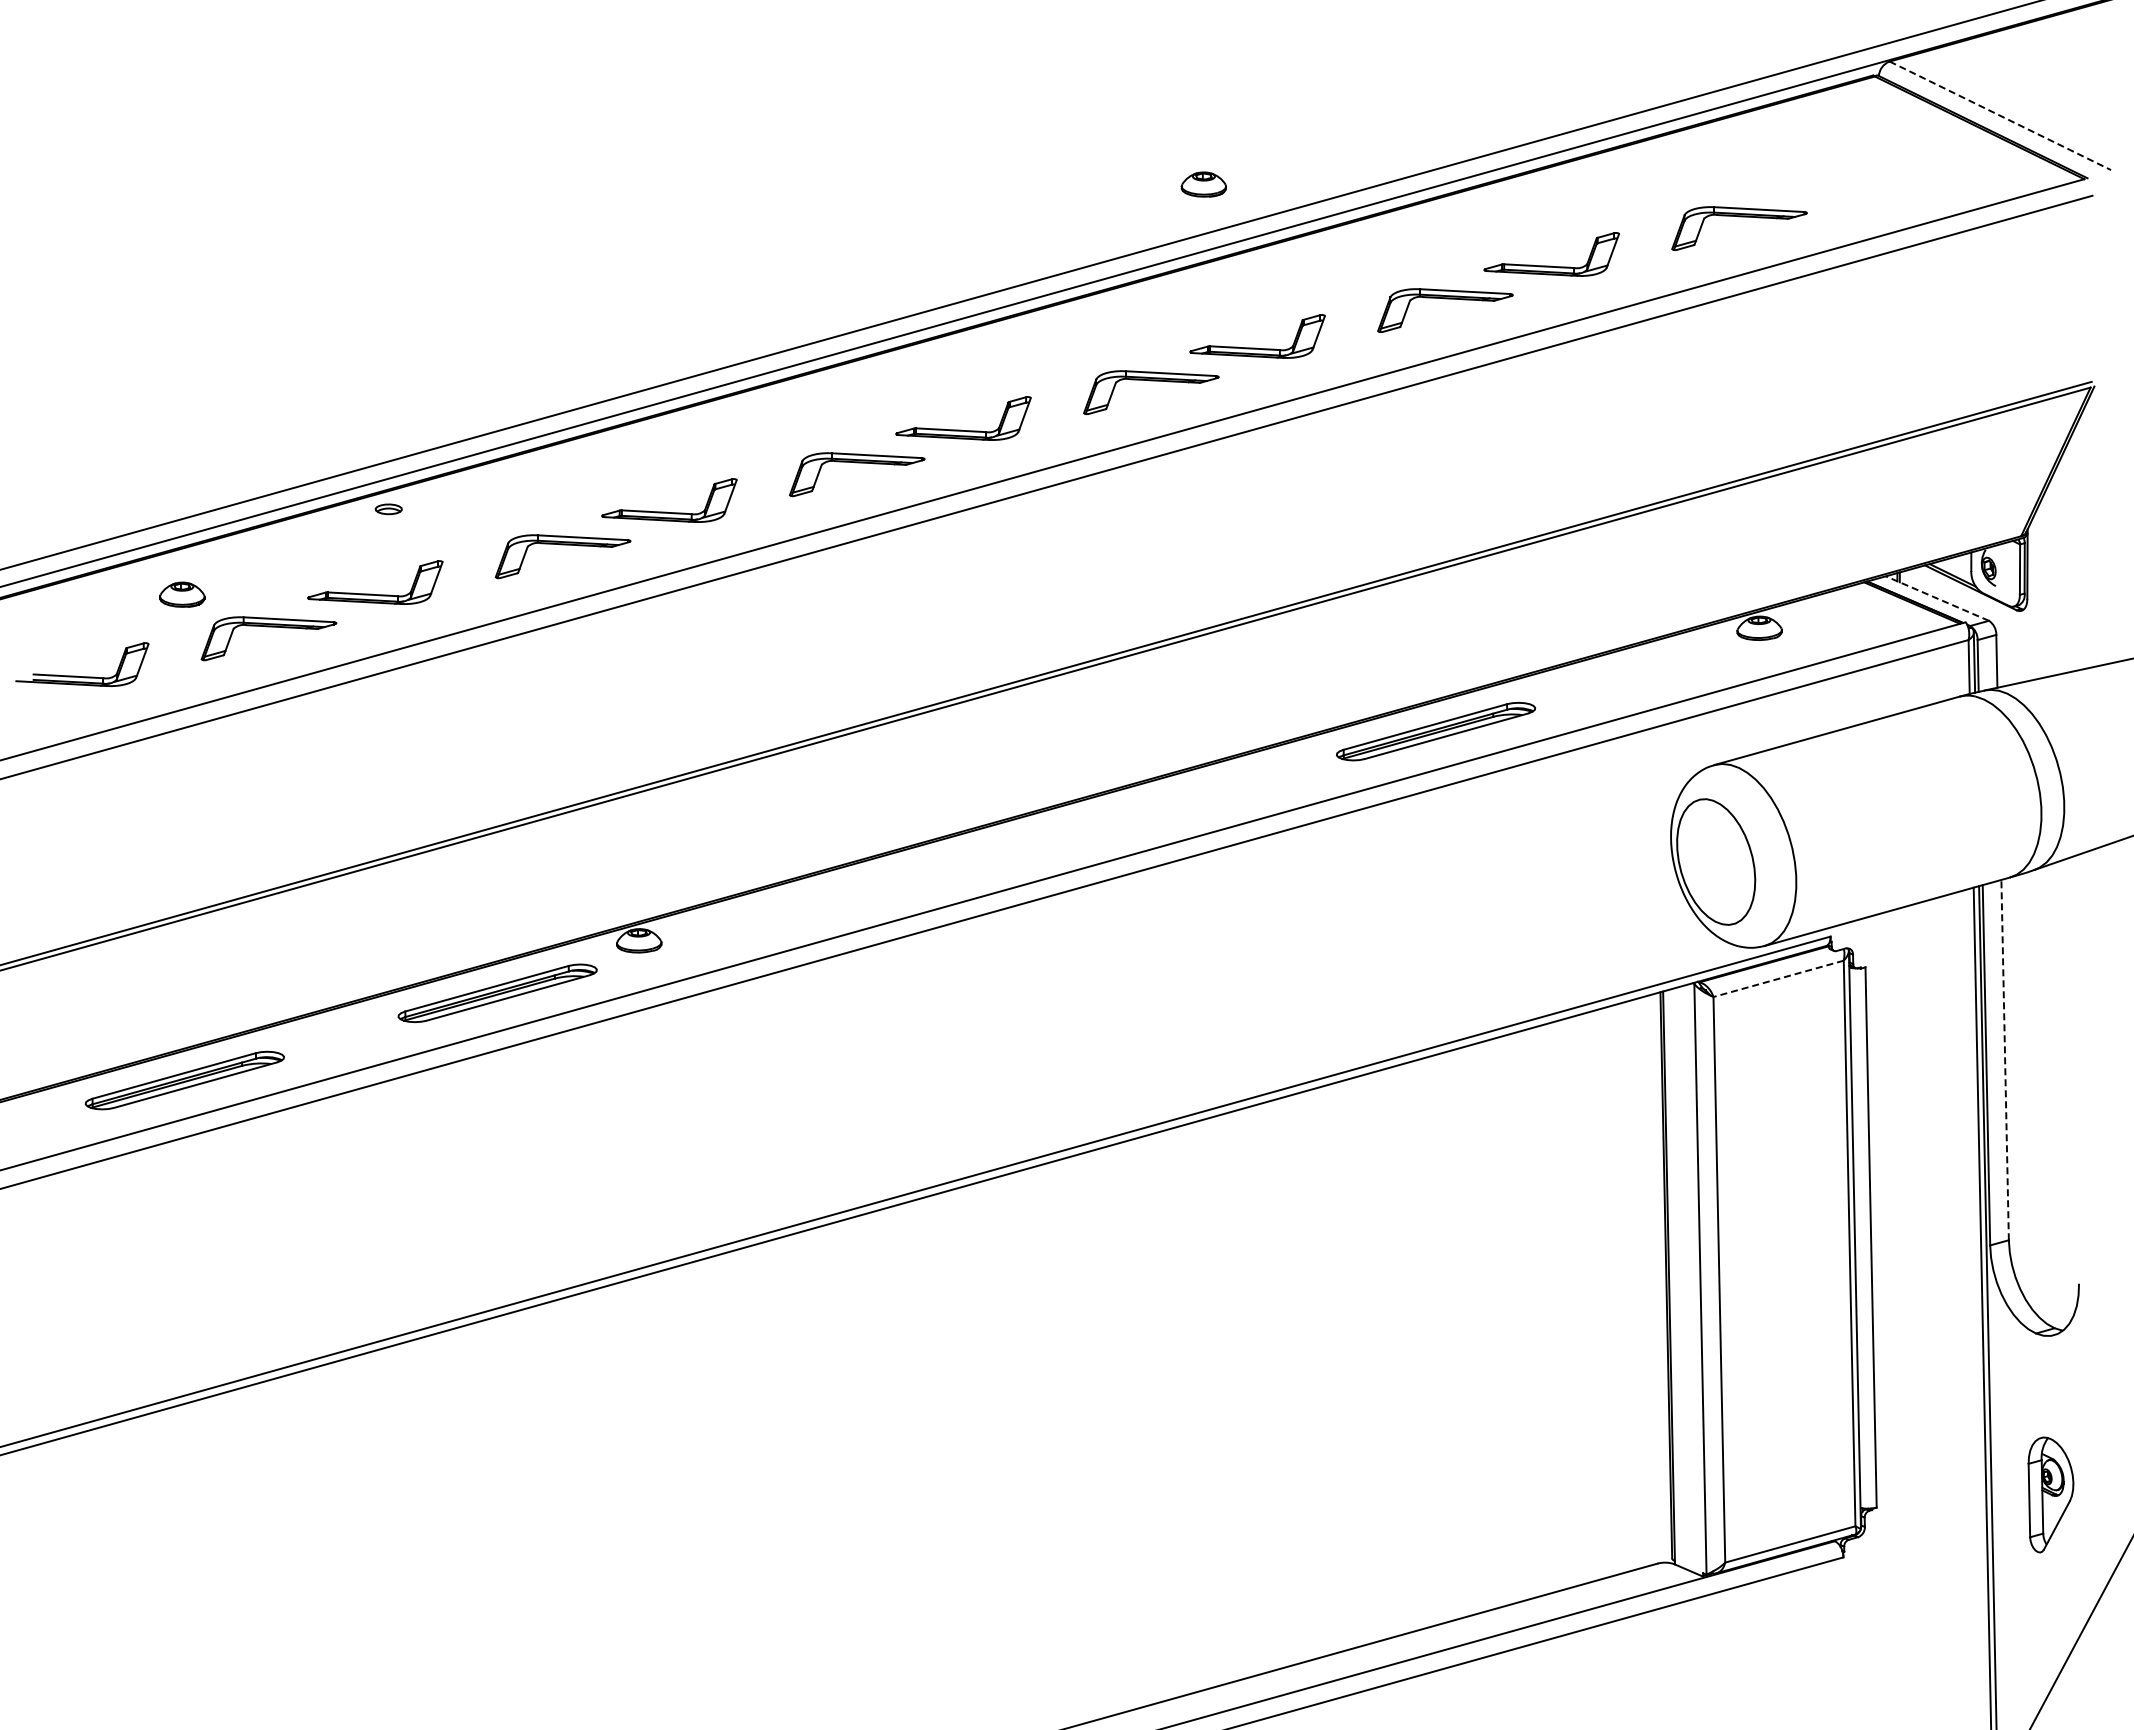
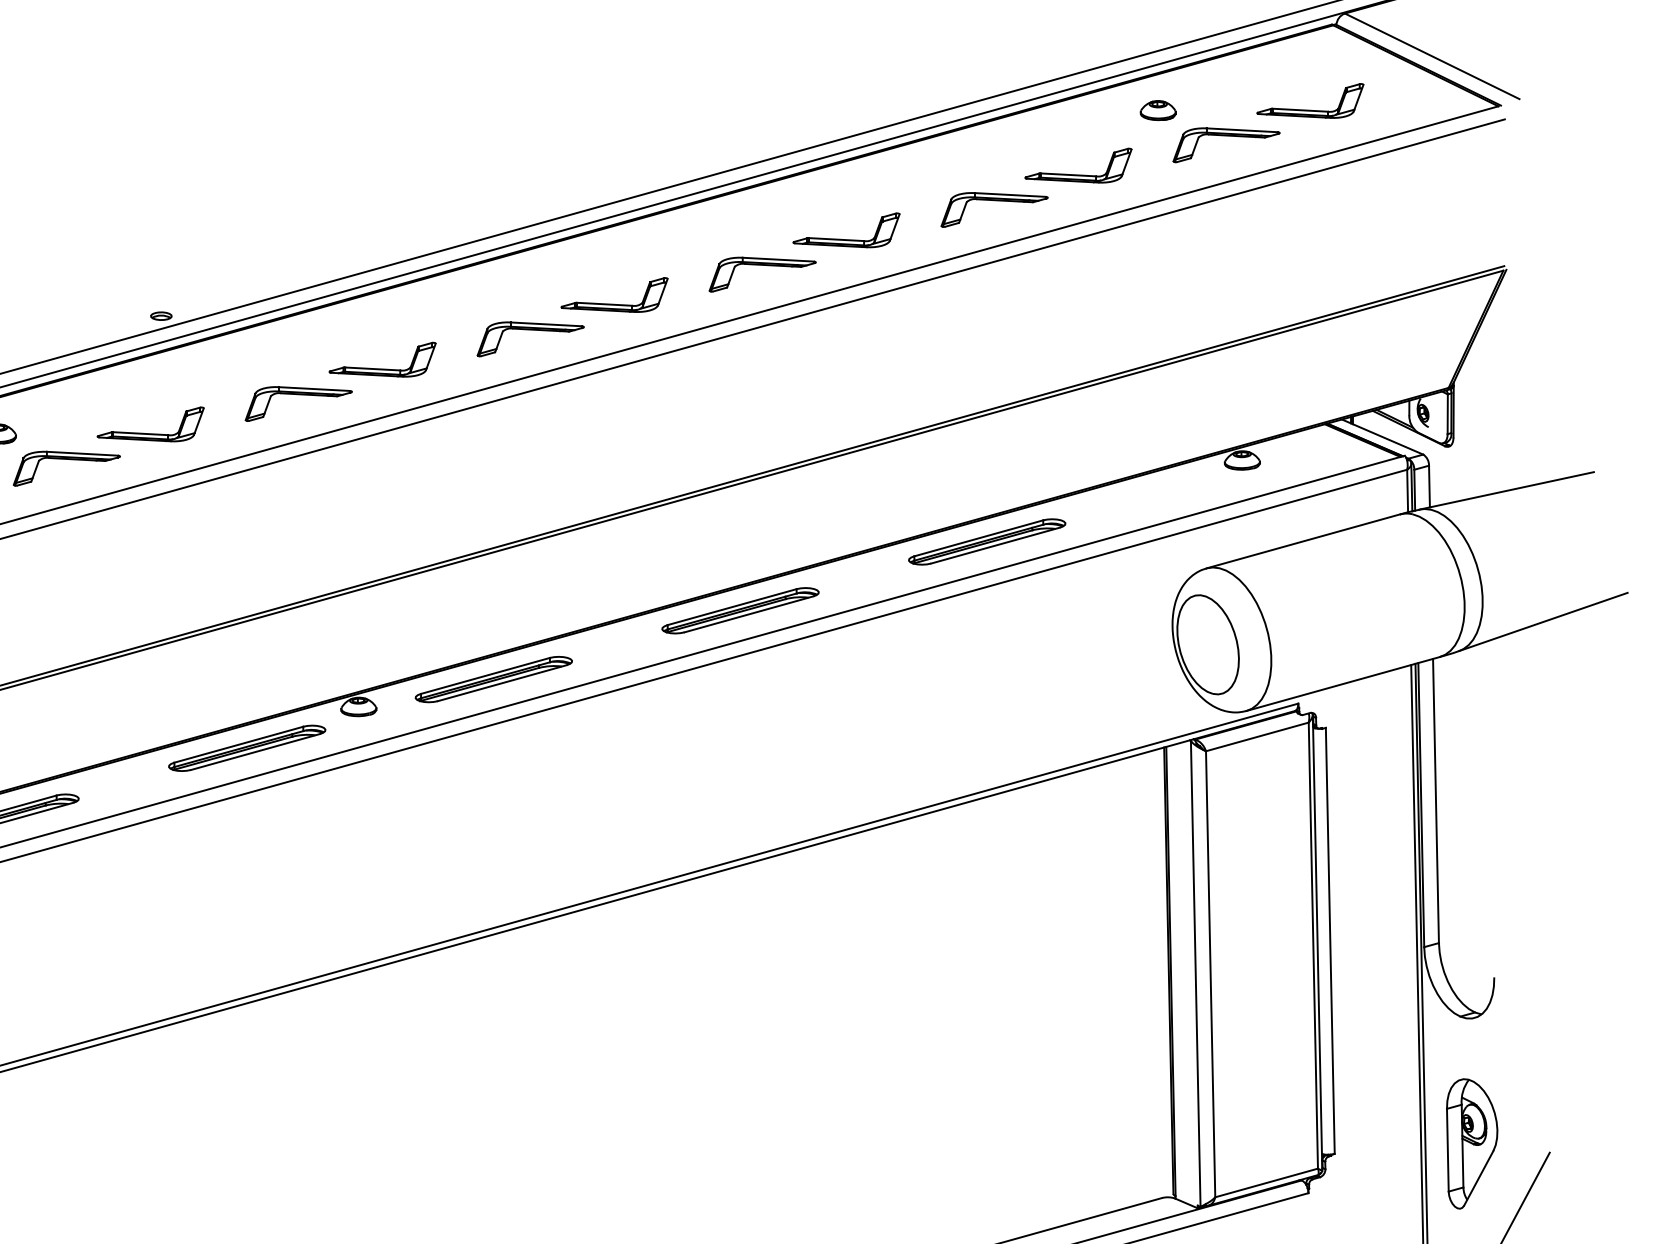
line: (2000, 116) -> (1432, 56), dashed -> solid
part: (1845, 183) -> (1310, 109), added
part: (1203, 184) -> (1157, 110), moved
part: (388, 509) -> (161, 316), moved
line: (1936, 598) -> (1381, 436), dashed -> solid
part: (1123, 818) -> (740, 610), added
part: (810, 905) -> (493, 679), added
line: (1778, 978) -> (1257, 736), dashed -> solid
line: (2005, 1059) -> (1436, 800), dashed -> solid
part: (2050, 1494) -> (1471, 1143), size x1.43

